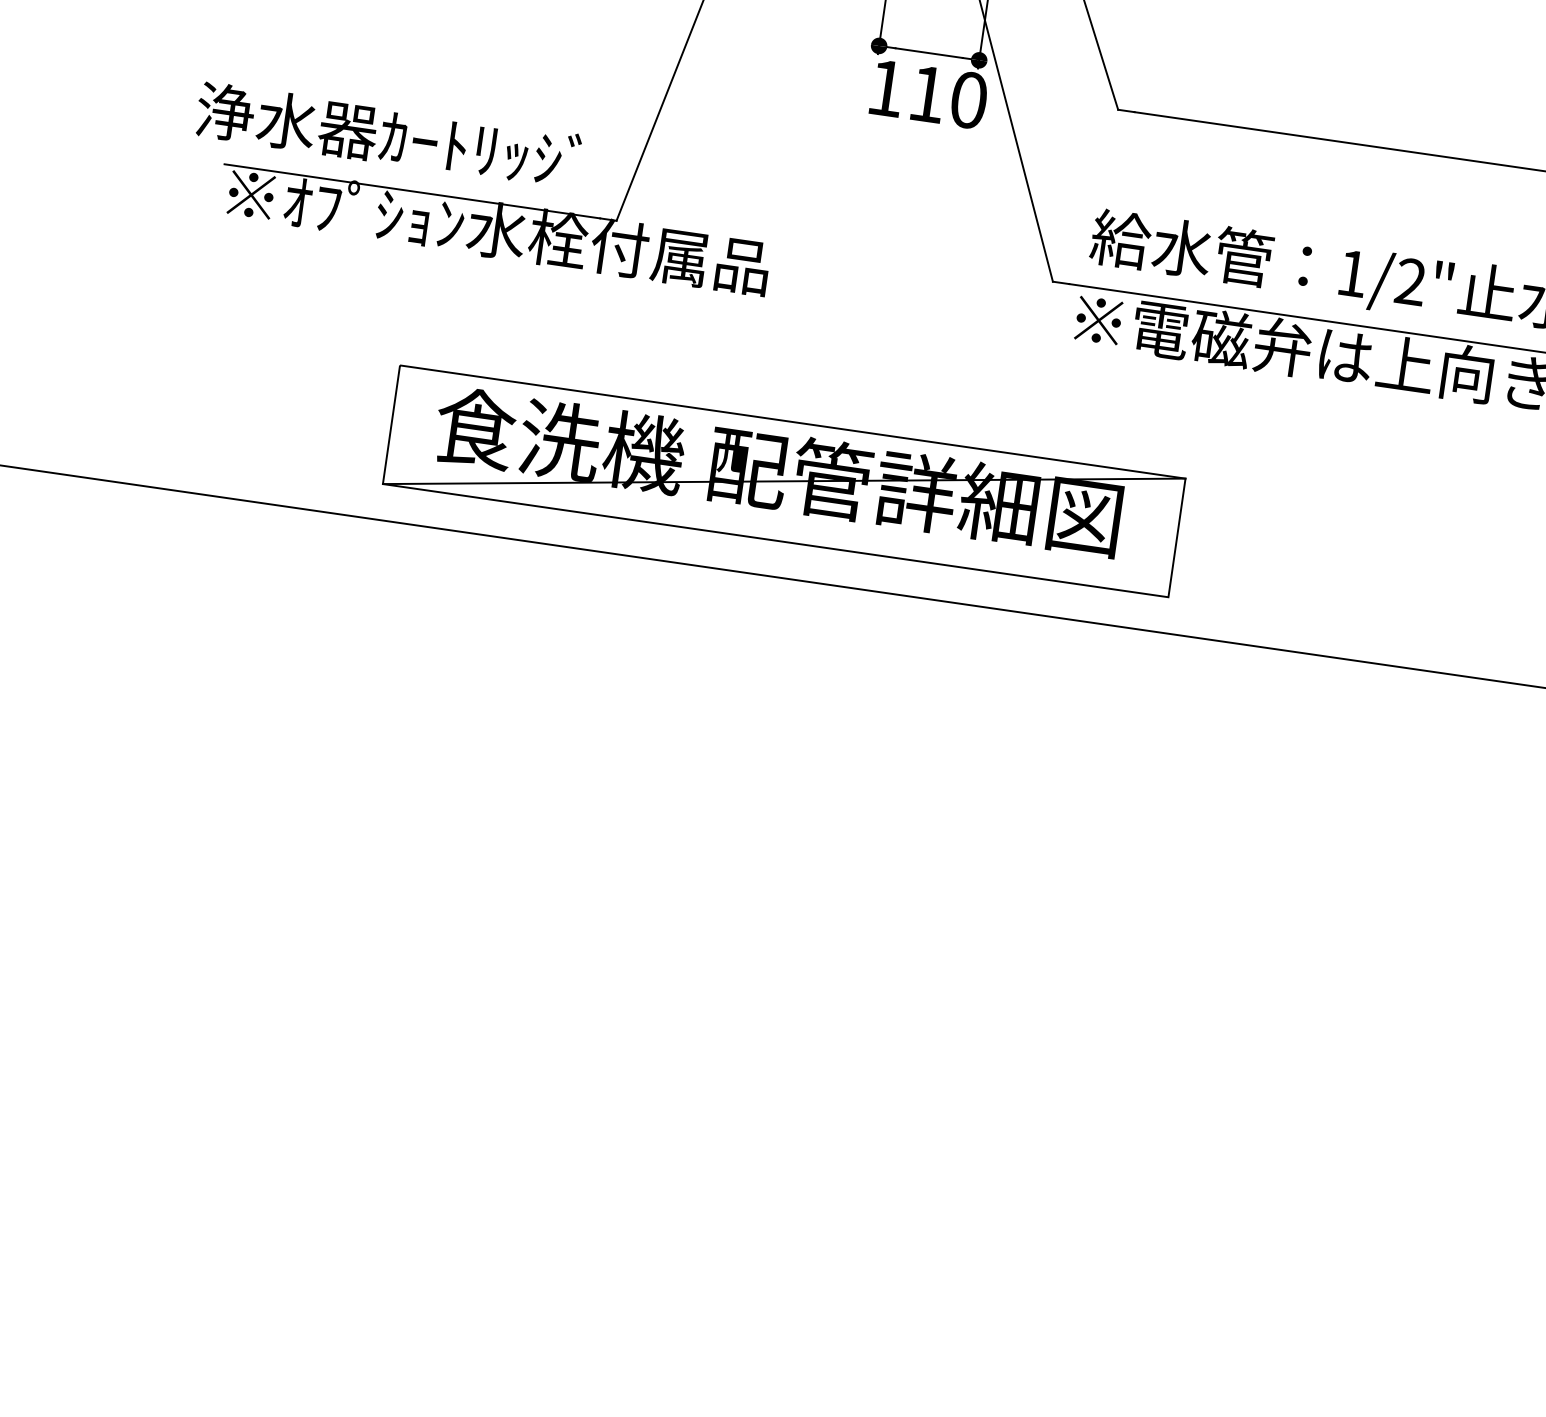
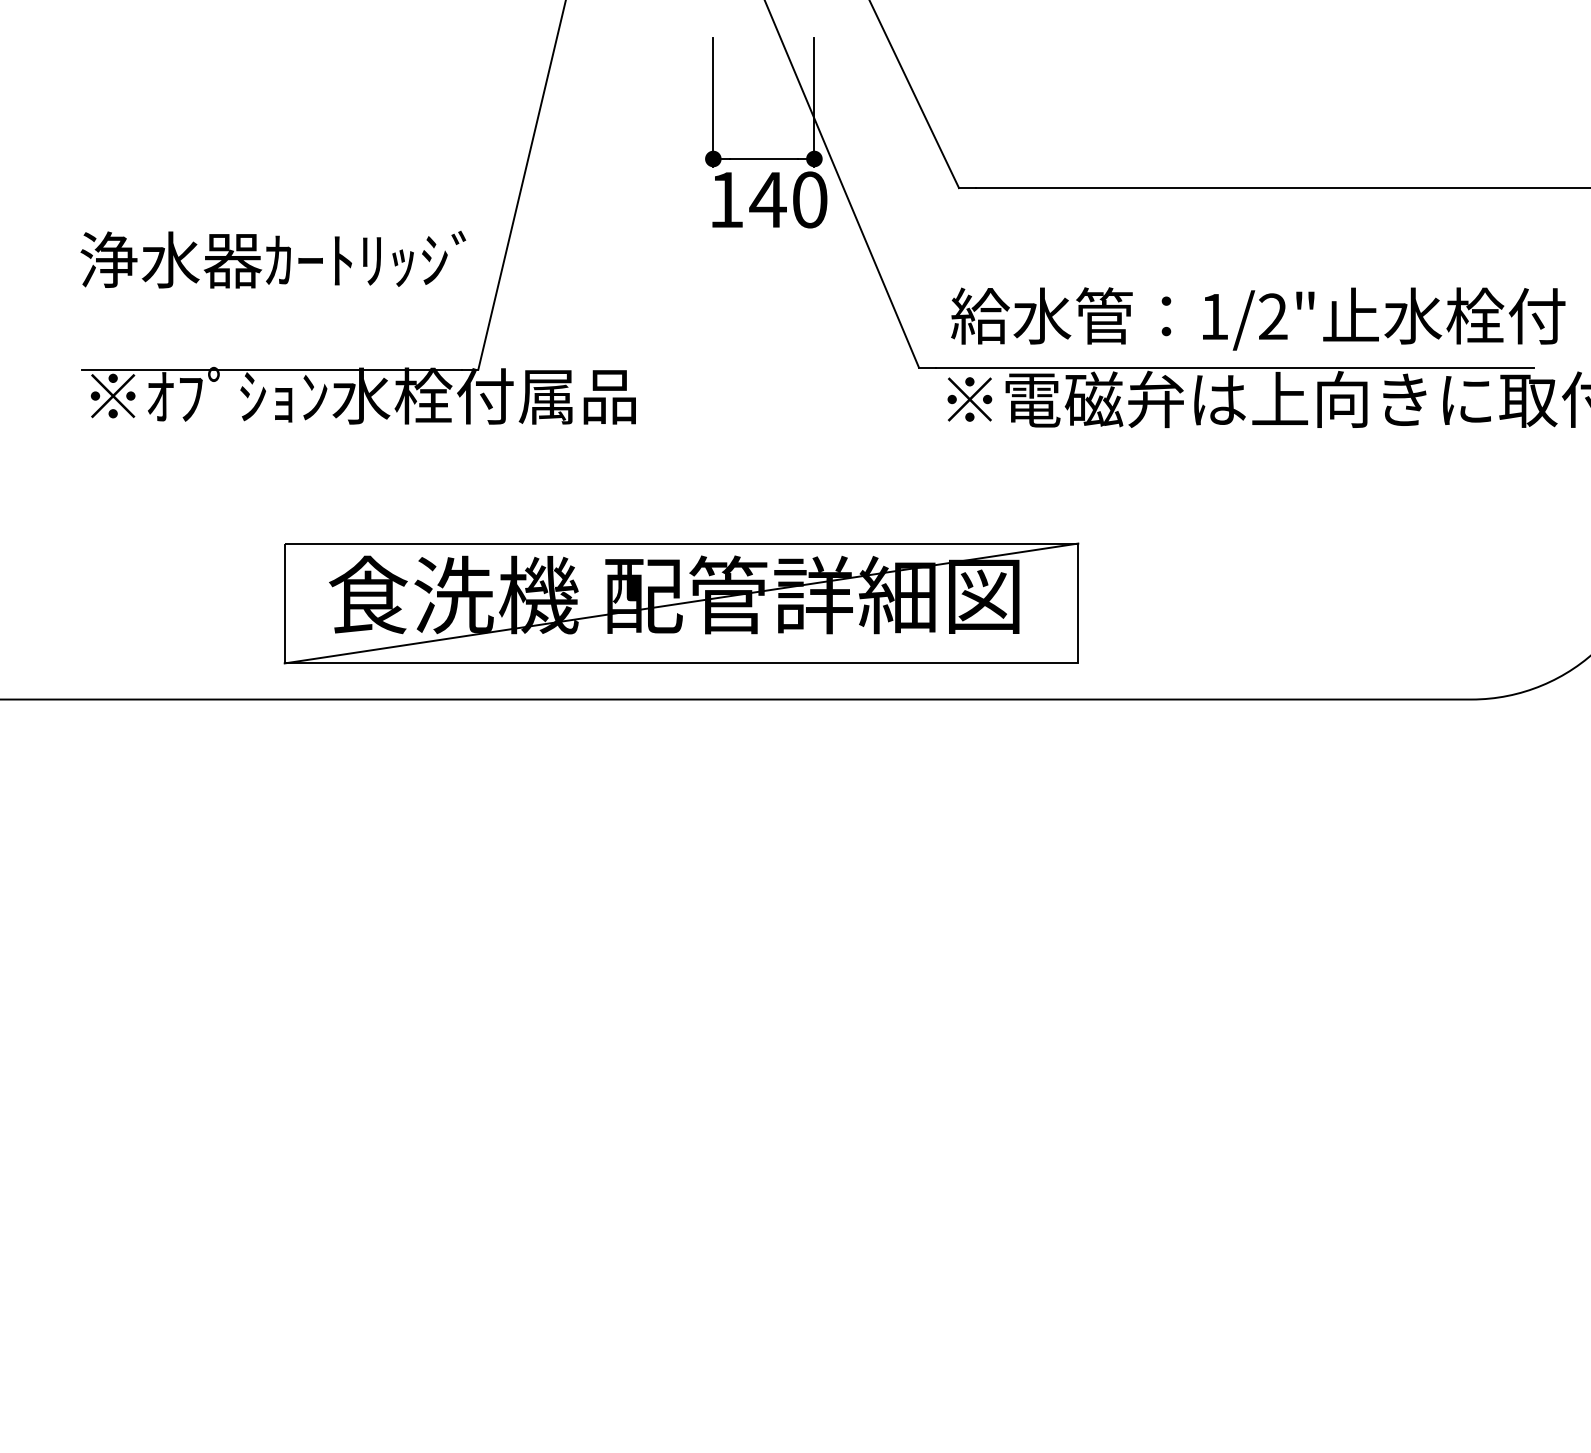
text: (926, 93) -> (767, 199), 110 -> 140
text: (388, 135) -> (273, 259), moved

